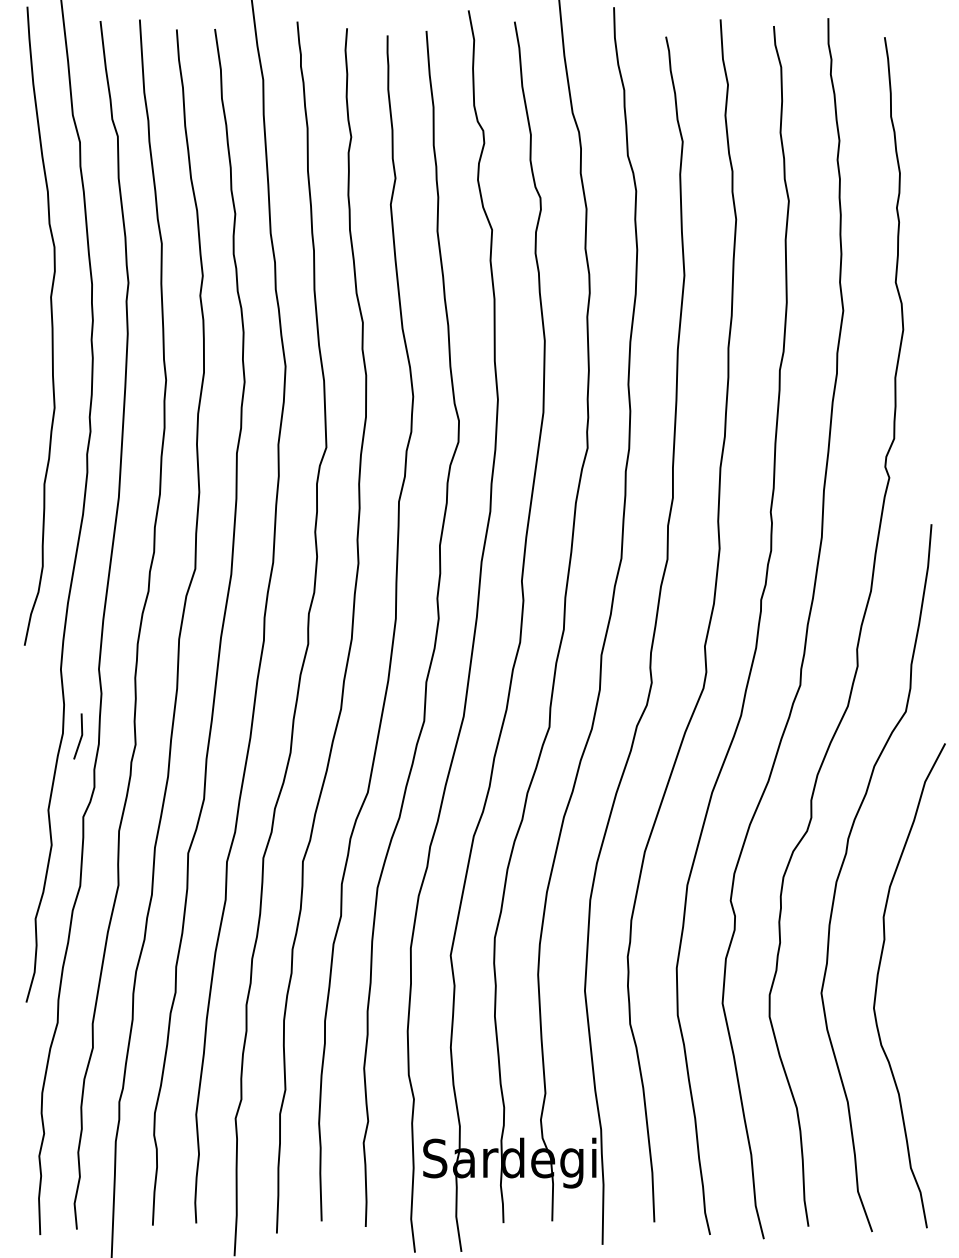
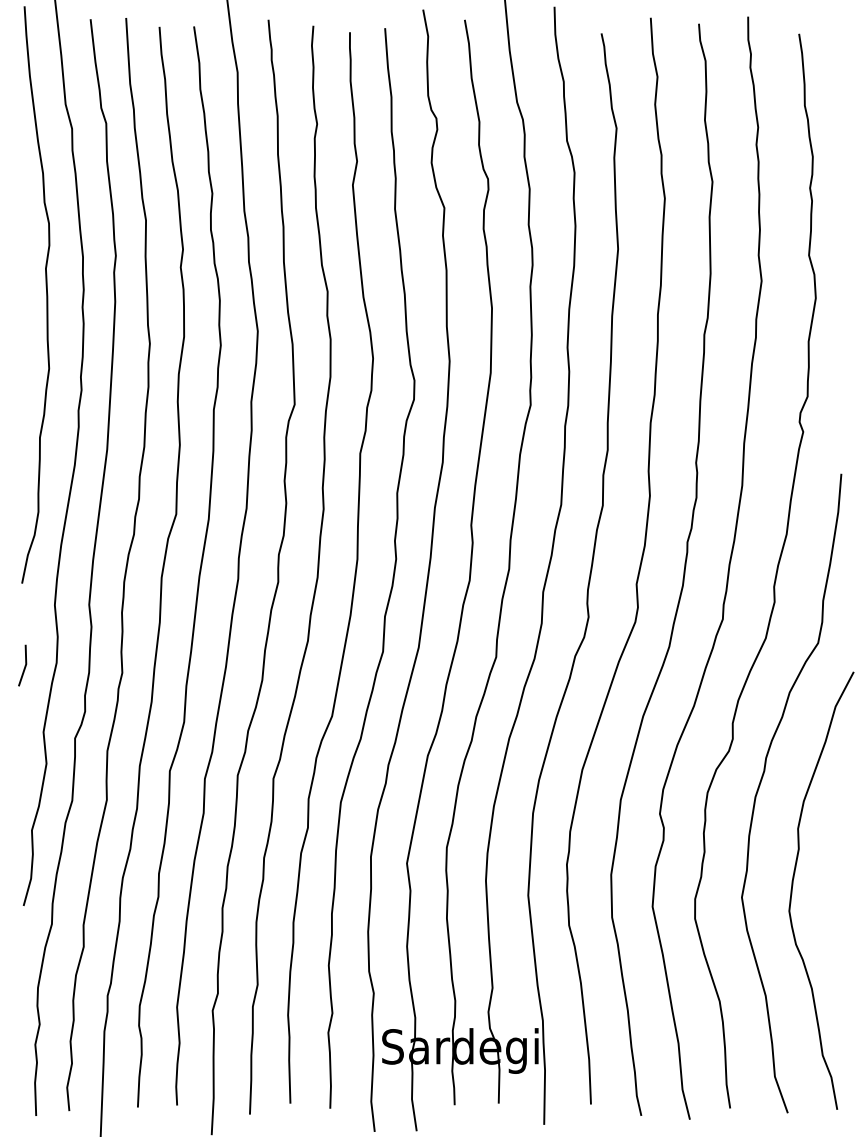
line: (80, 736) -> (24, 665), moved

